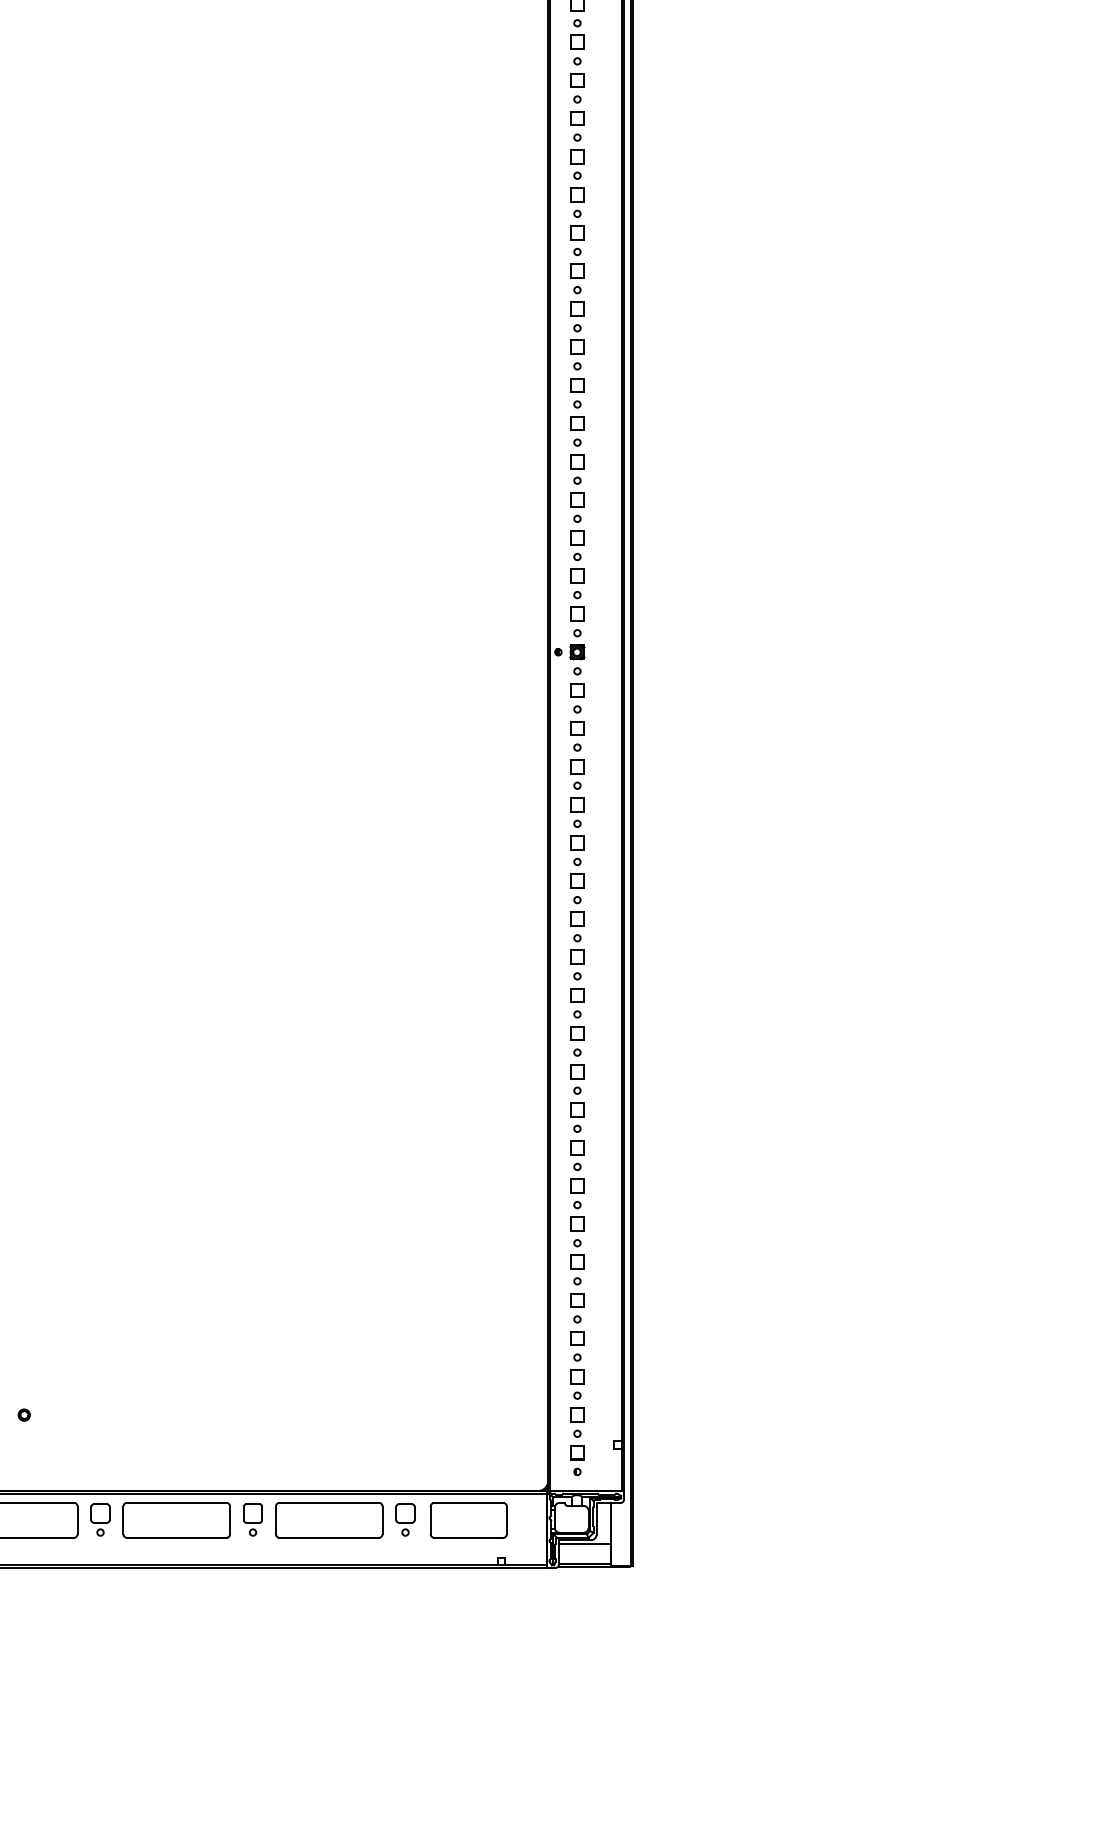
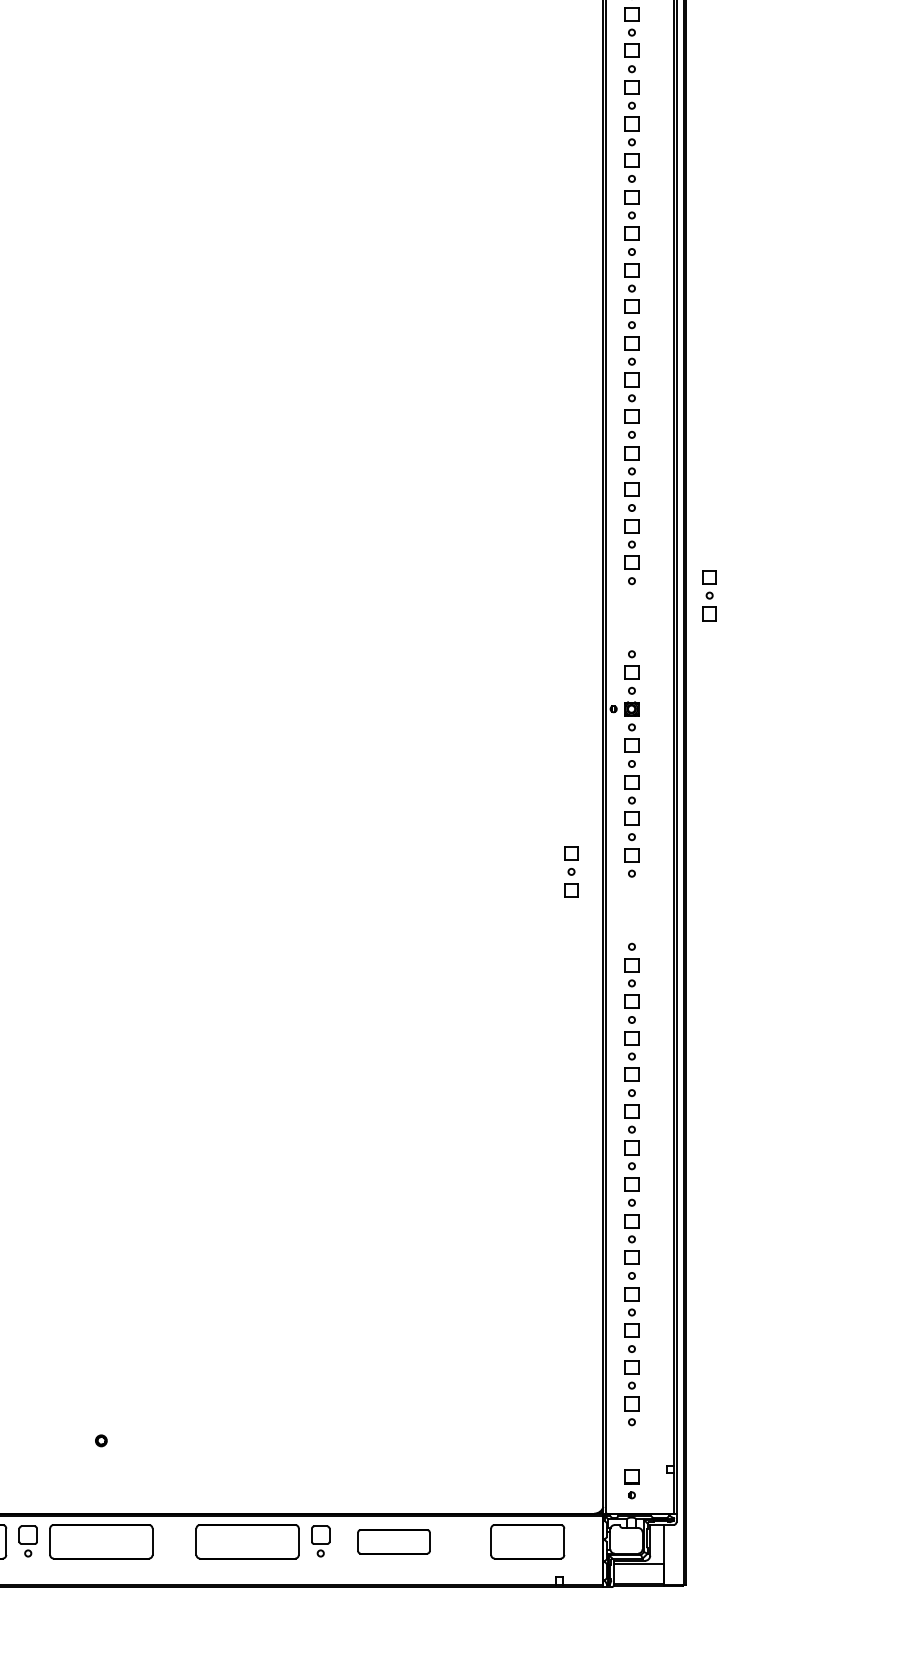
part: (577, 556) -> (709, 595), moved
part: (577, 861) -> (571, 871), moved
part: (577, 1422) -> (632, 1447), removed
part: (100, 1519) -> (174, 1540), removed
part: (405, 1519) -> (467, 1540), removed
part: (329, 1520) -> (394, 1541), size x0.7

